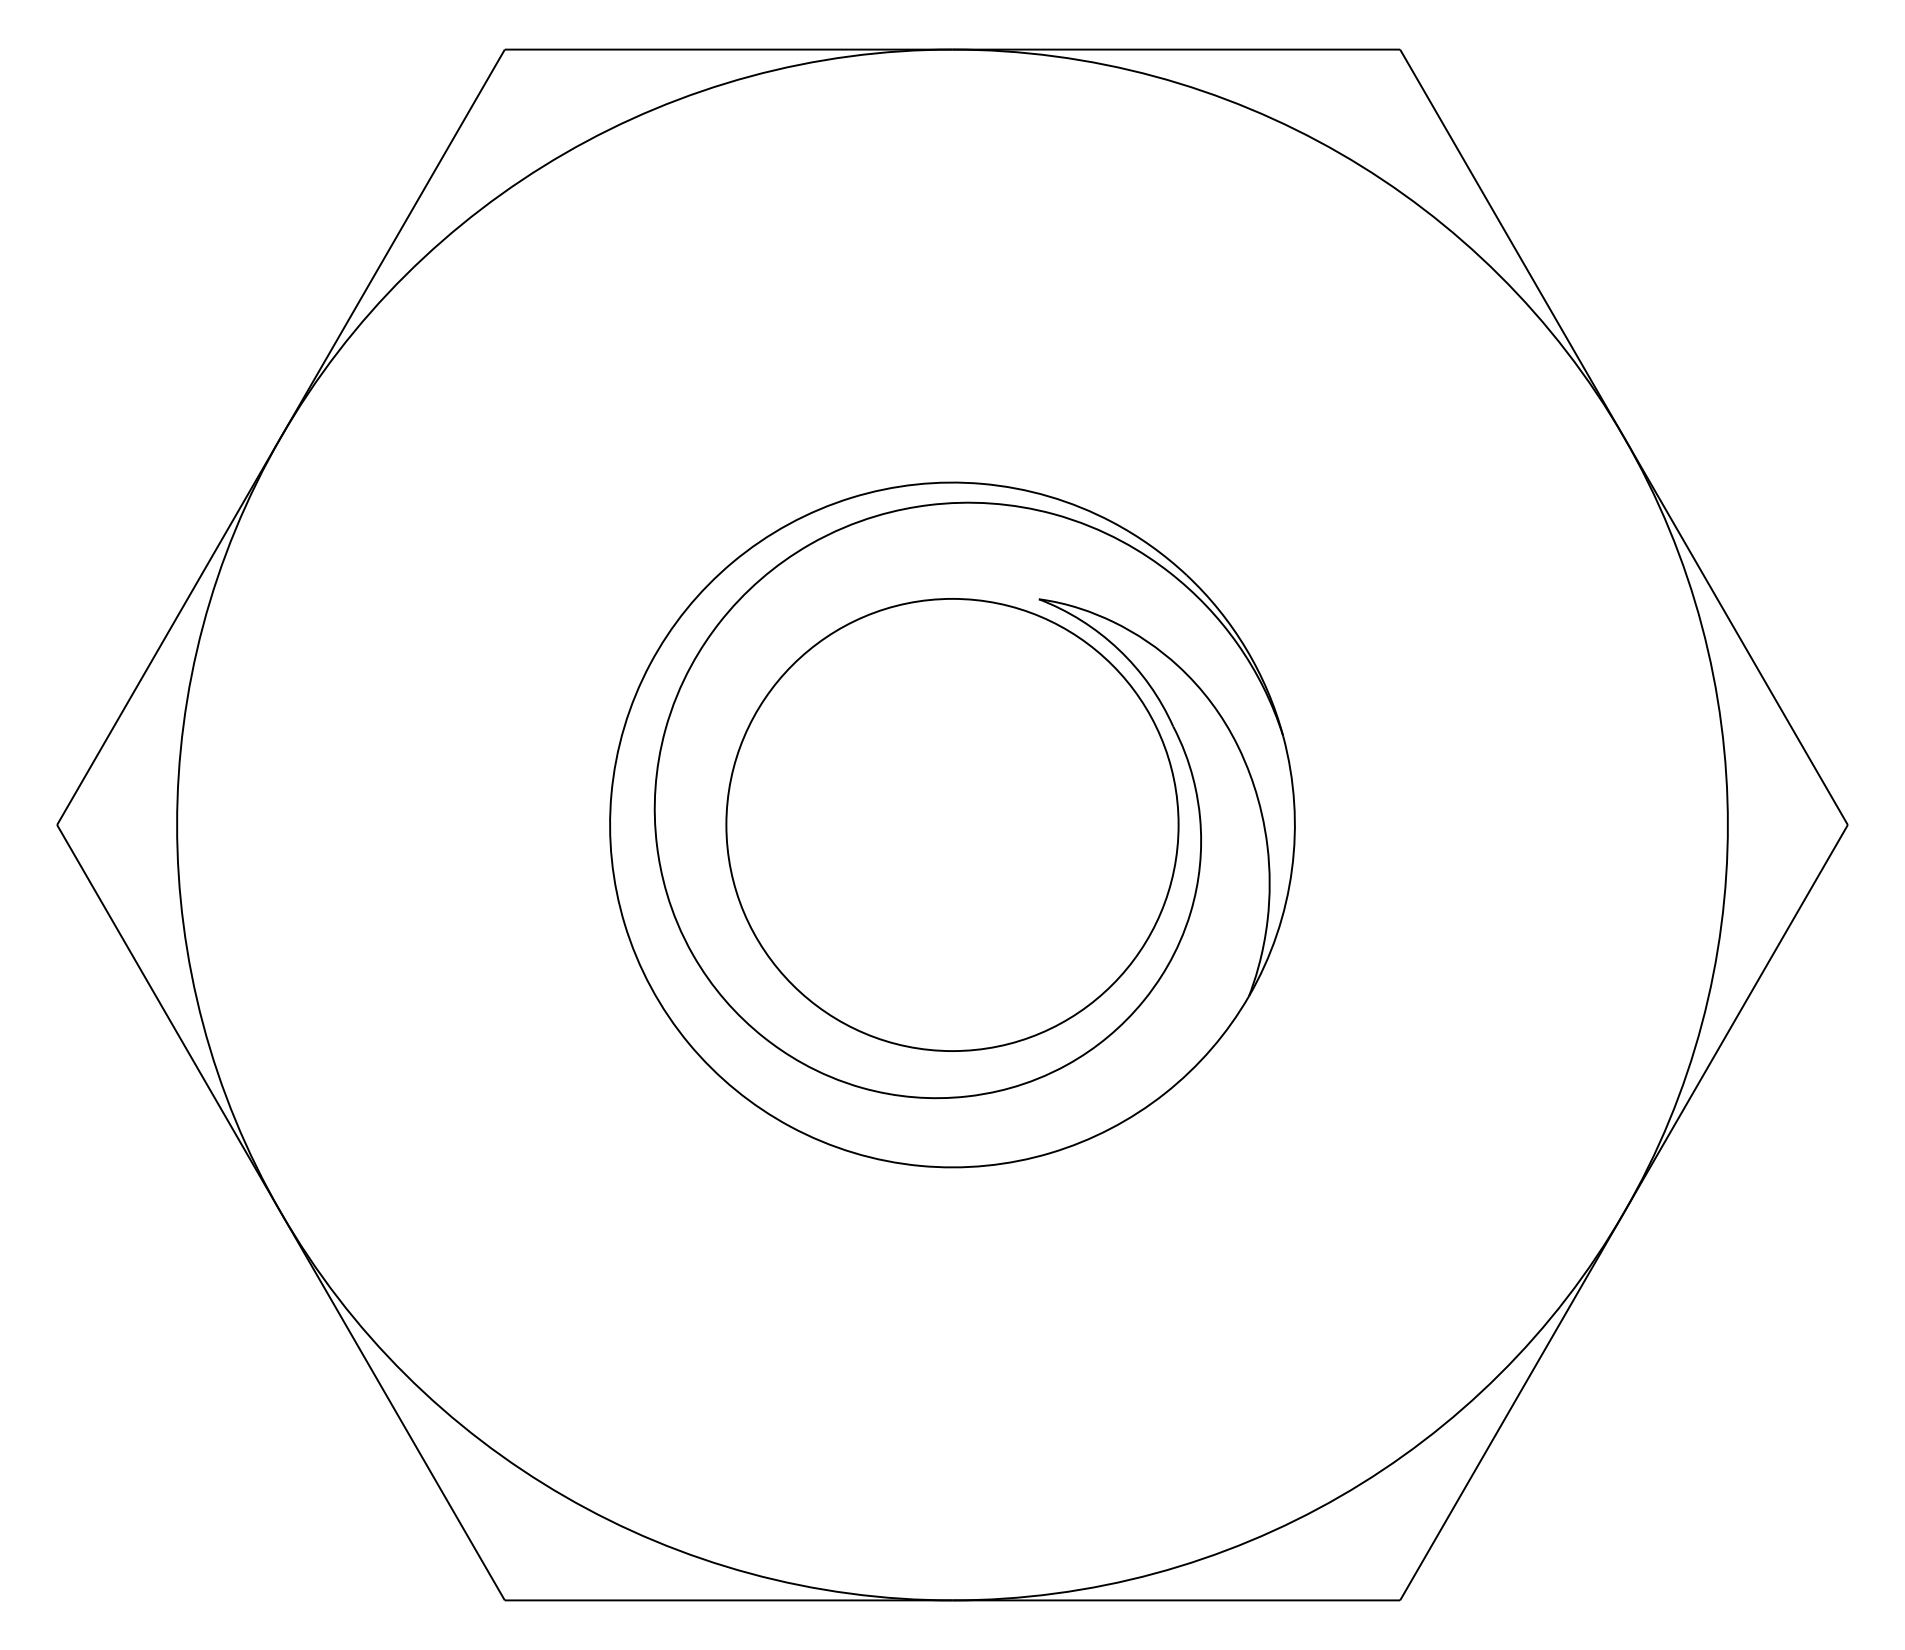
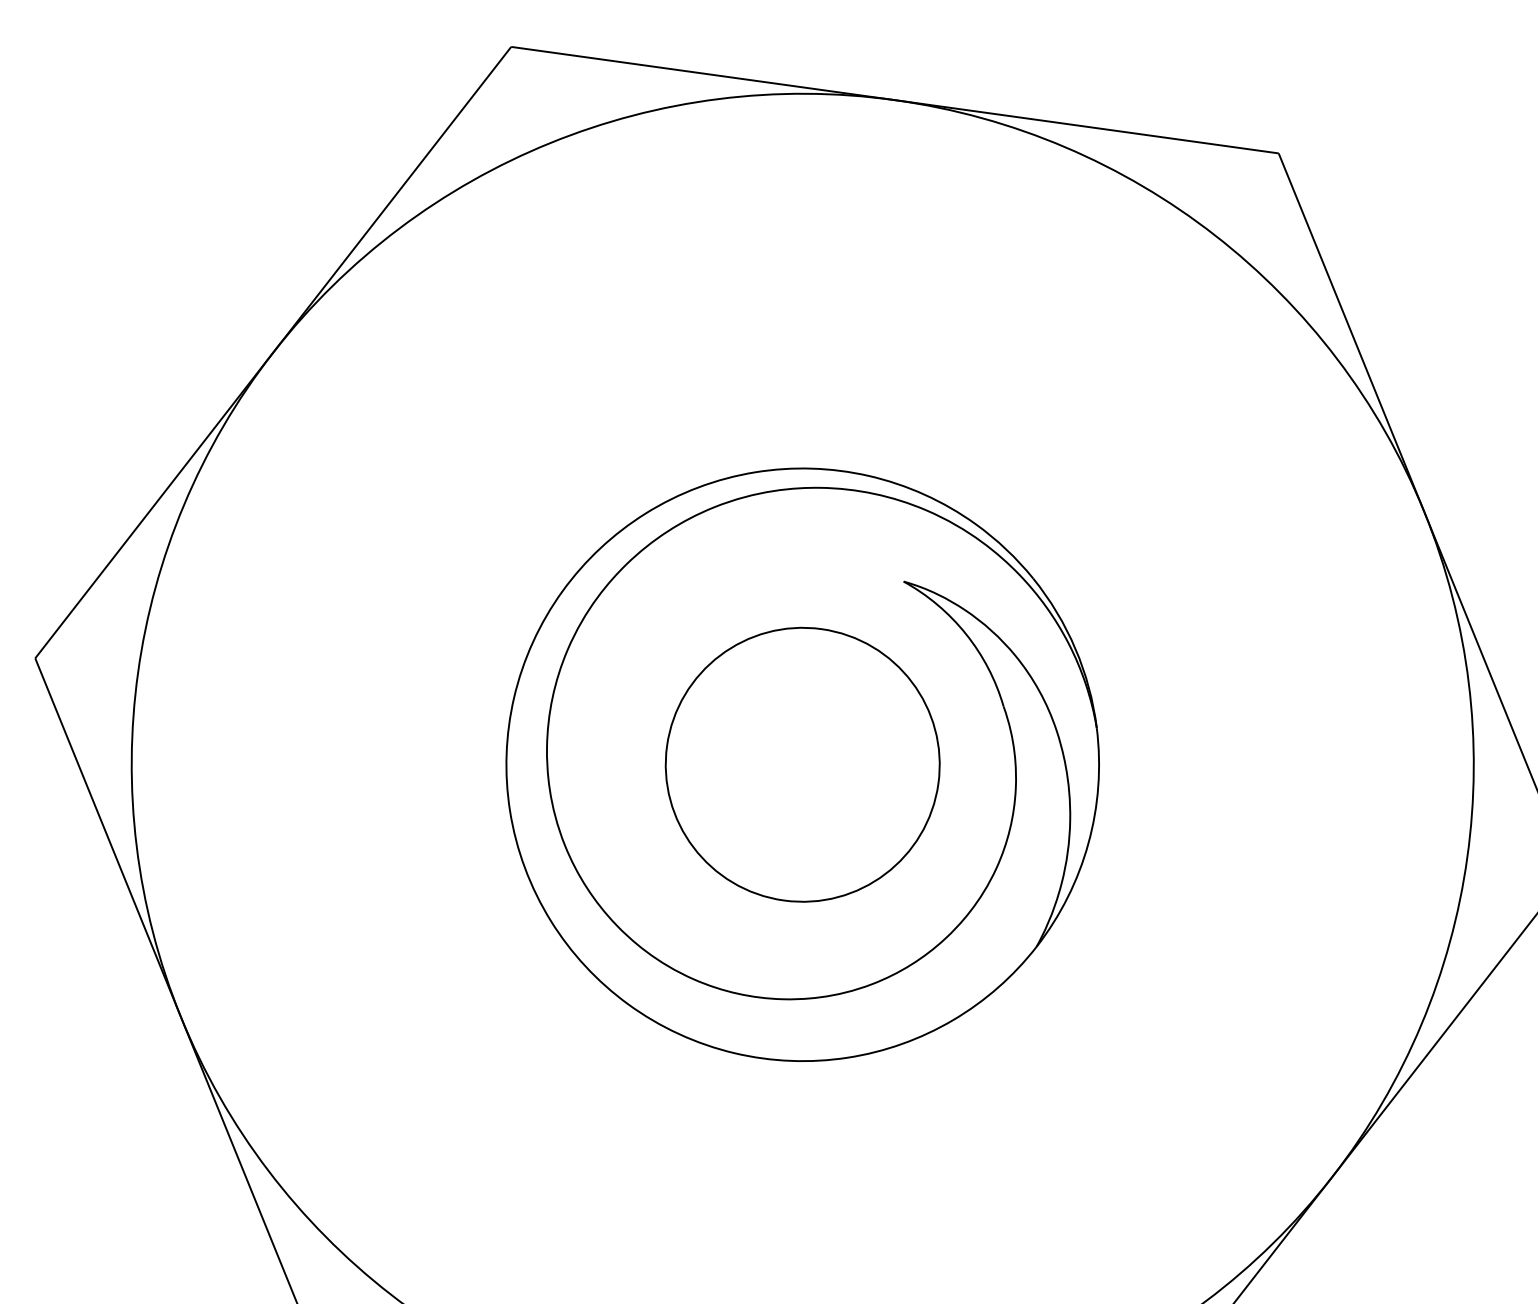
circle: (952, 824) -> (802, 764), size x0.7

